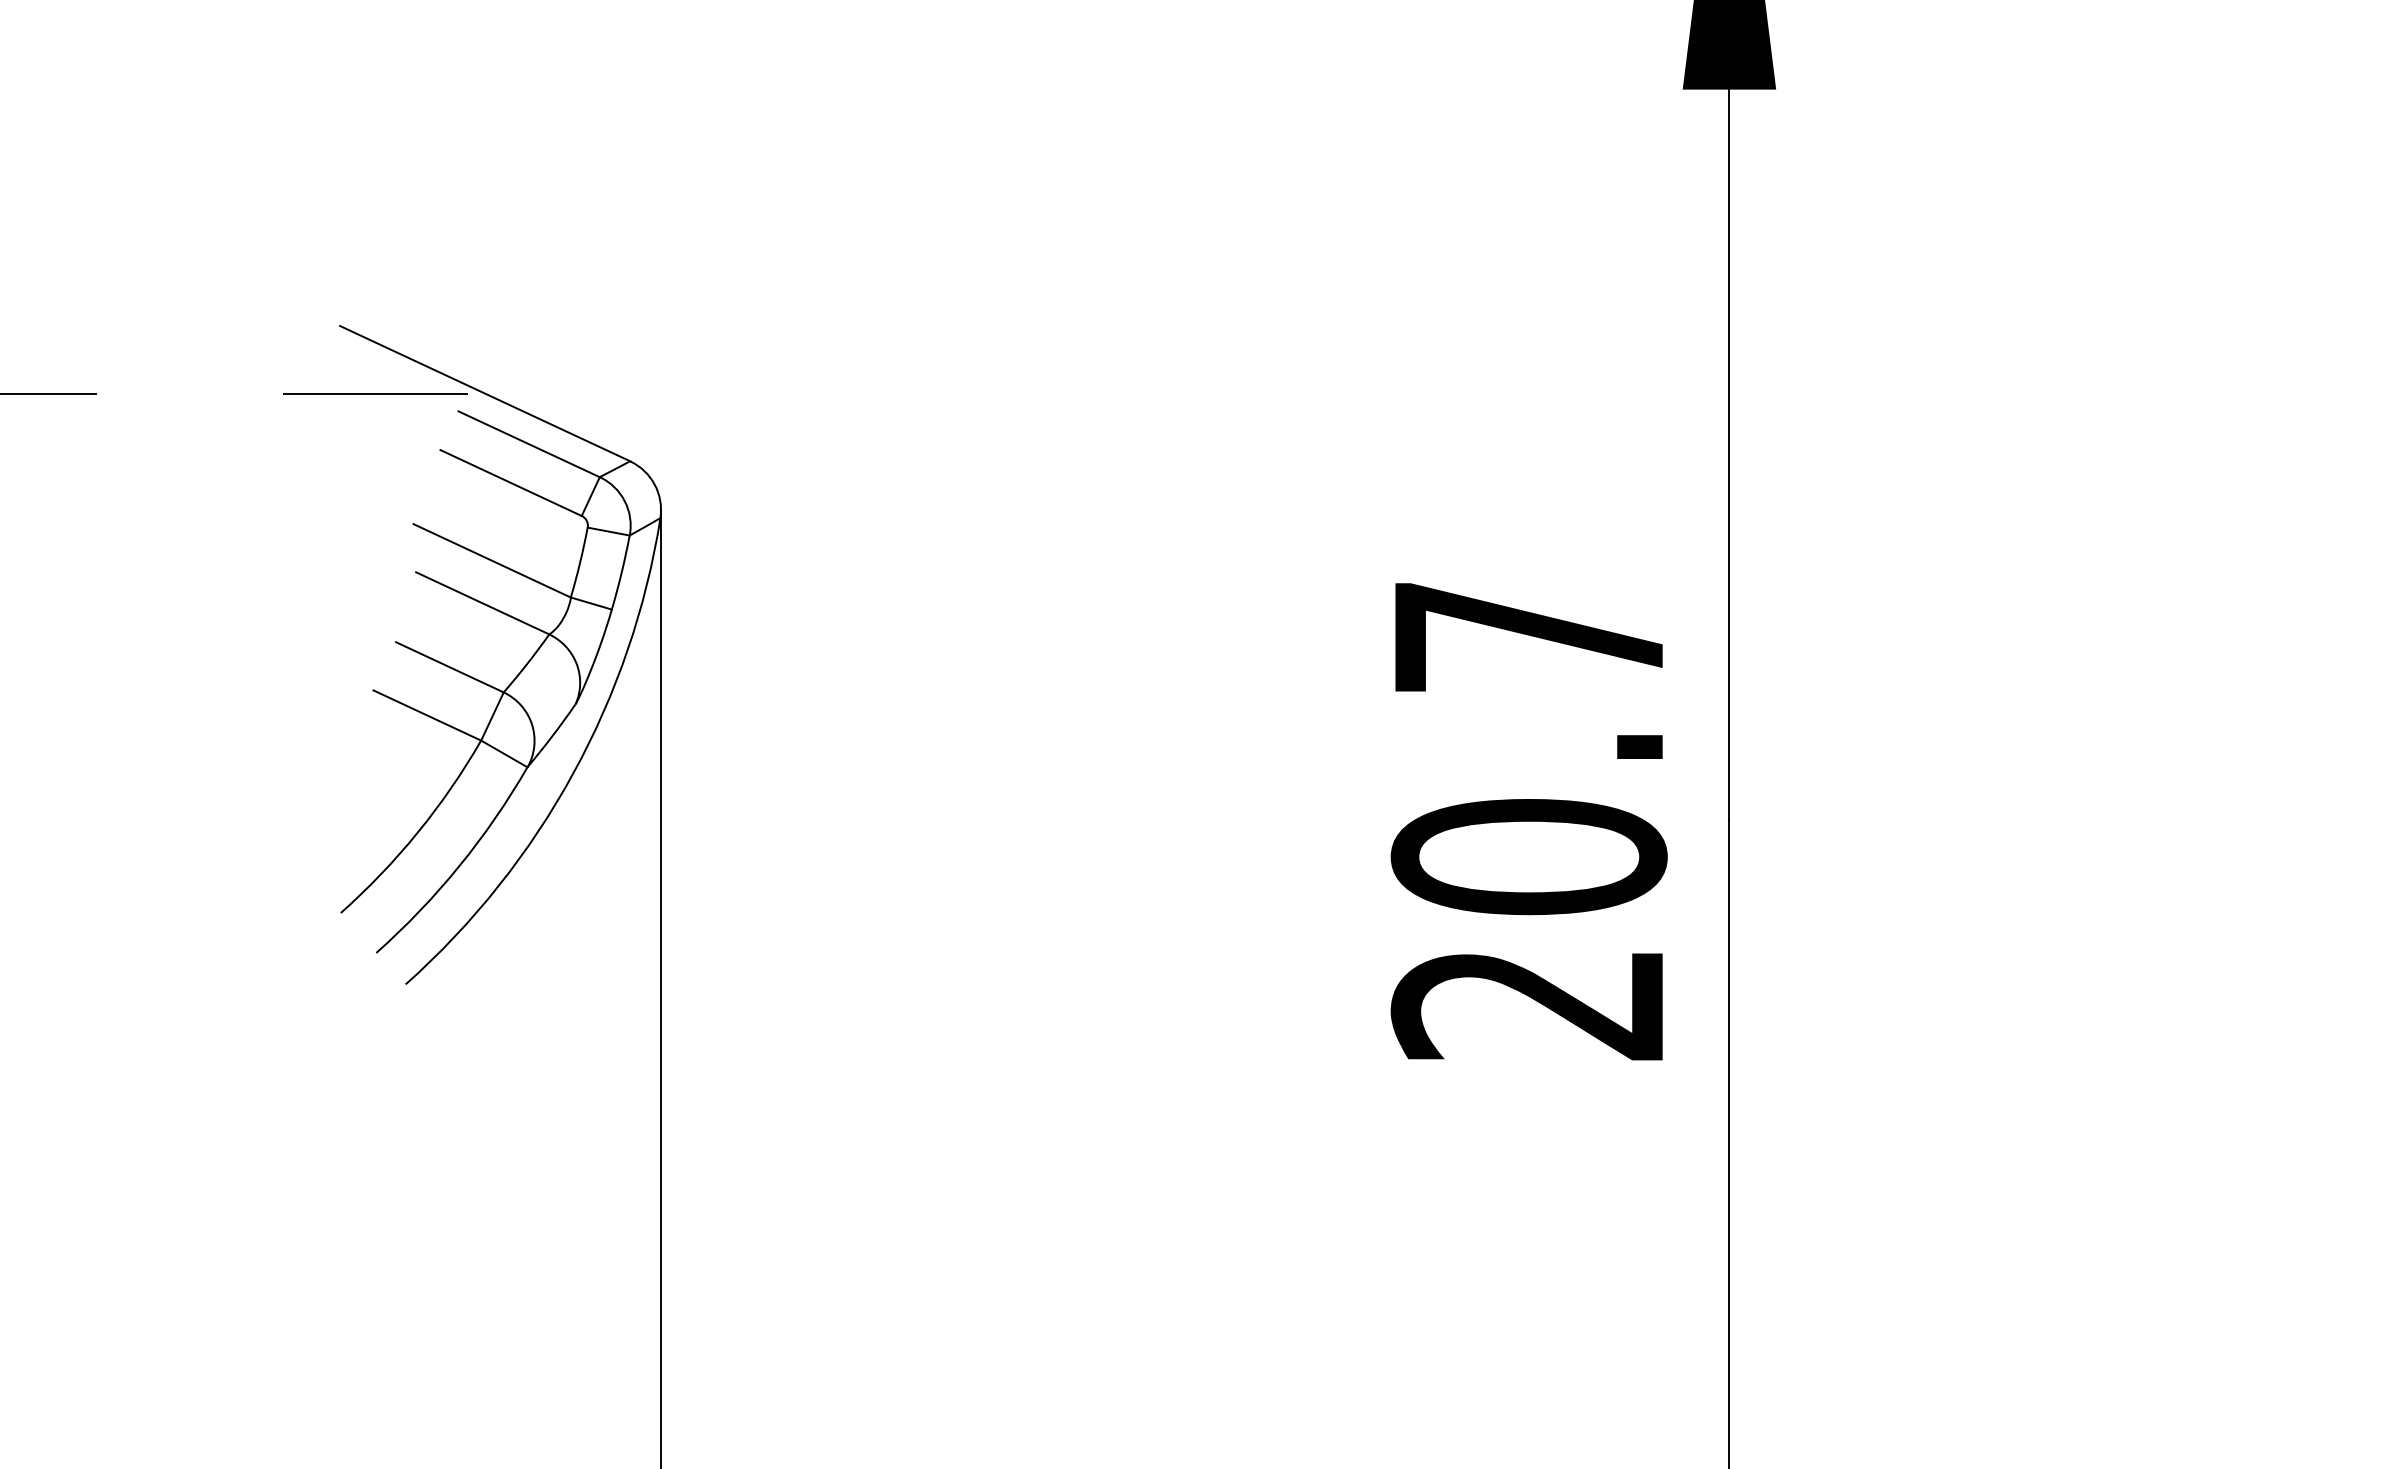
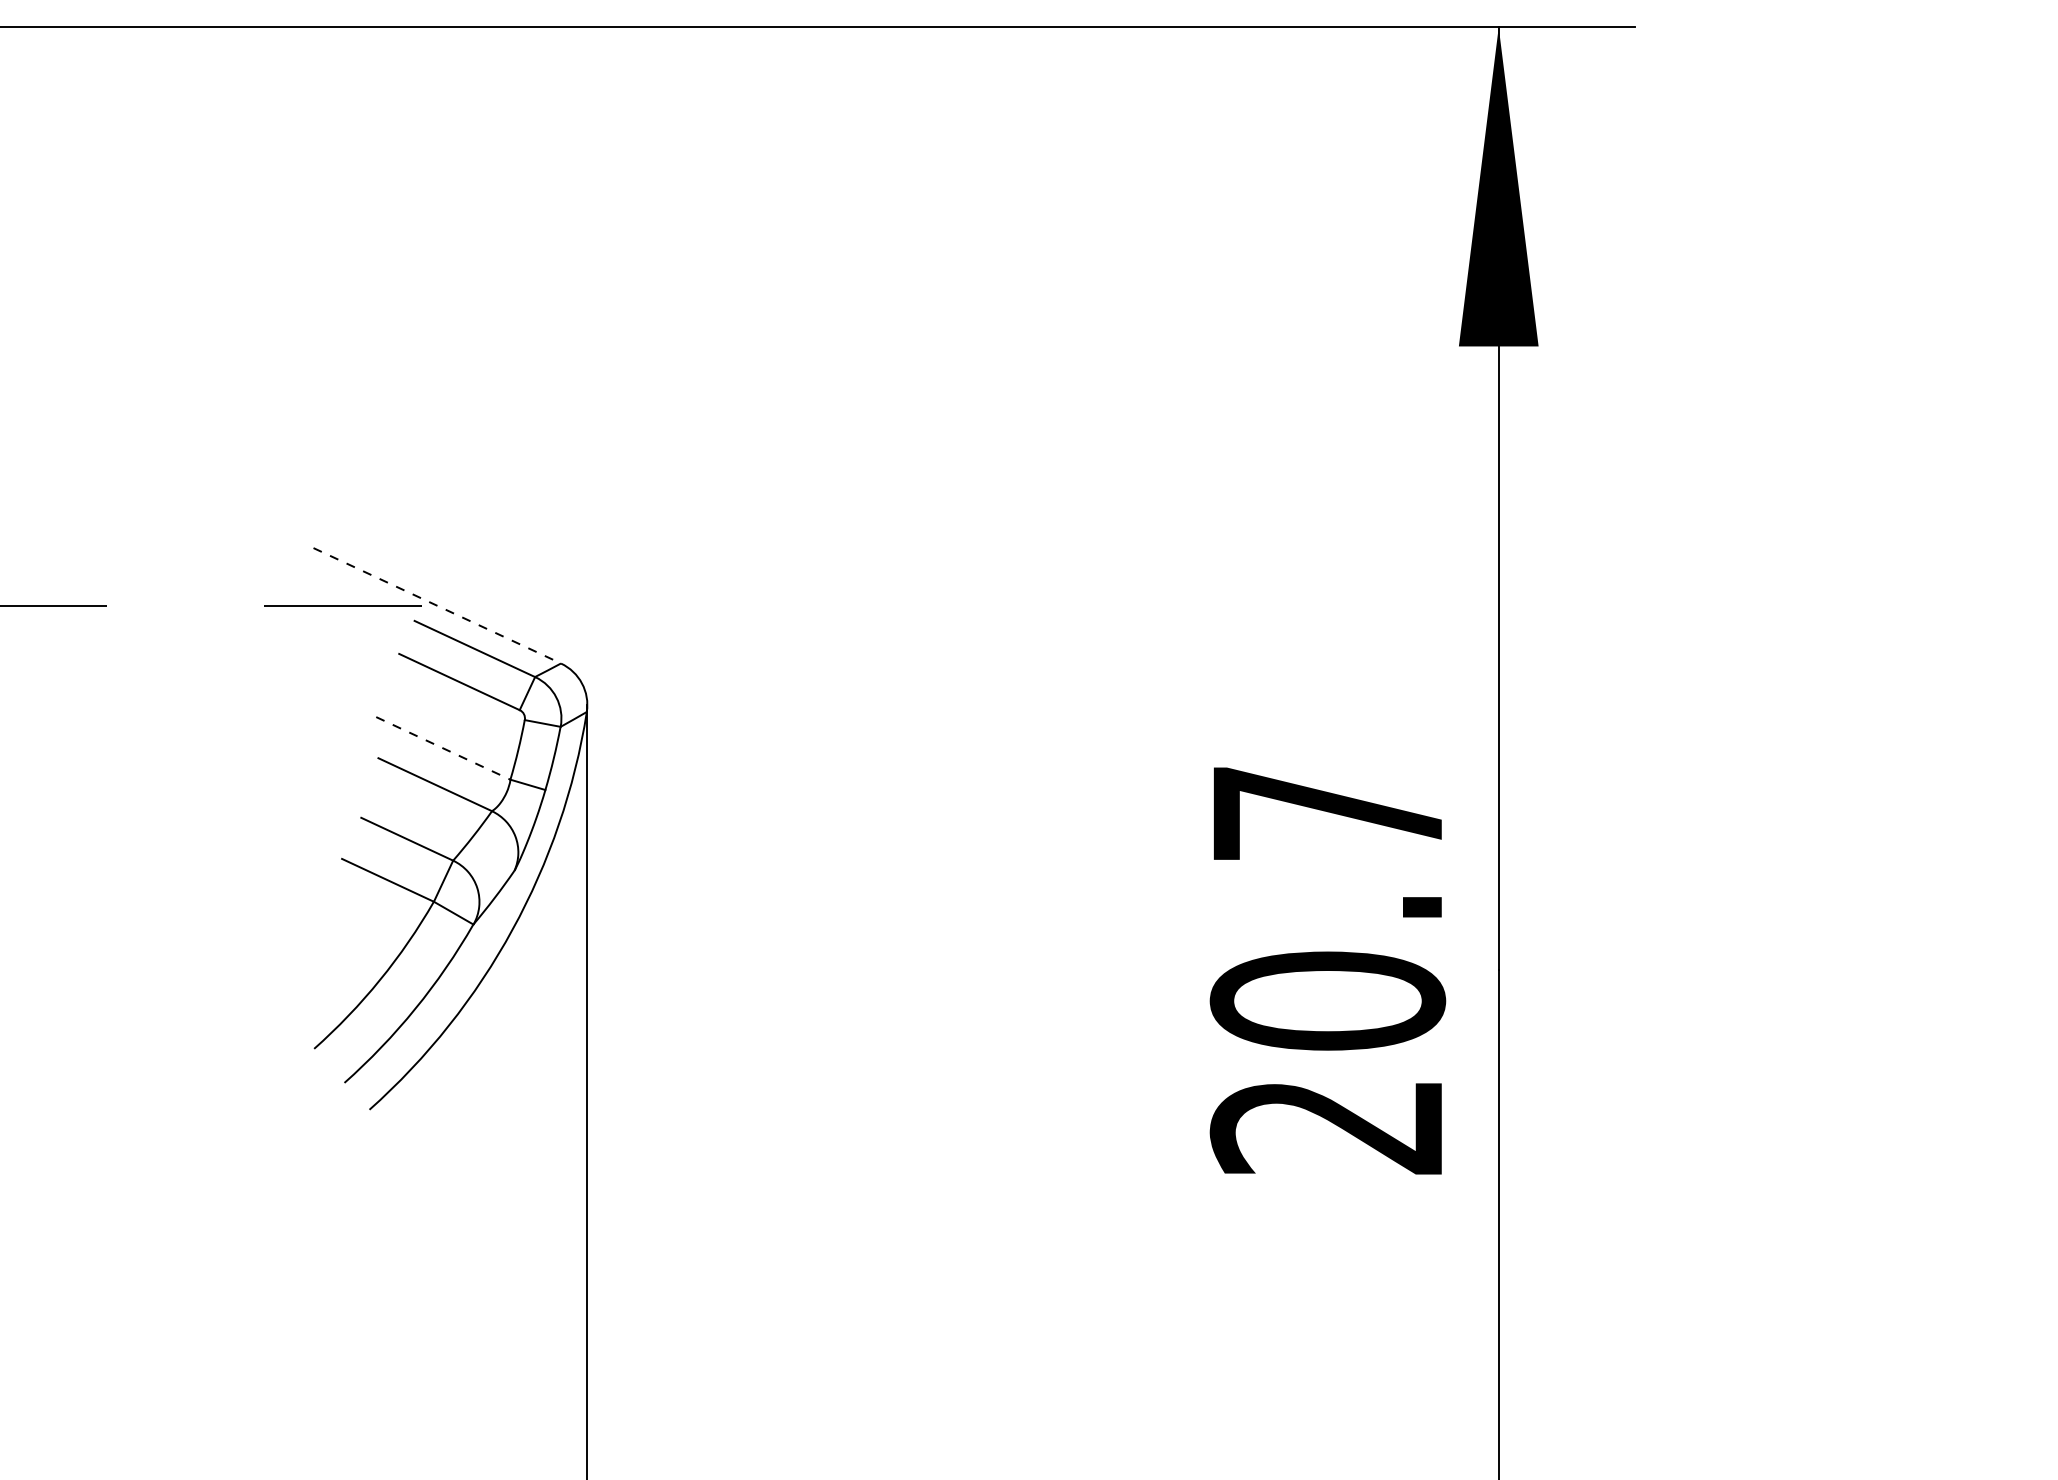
line: (485, 393) -> (437, 605), solid -> dashed
line: (492, 560) -> (443, 748), solid -> dashed

